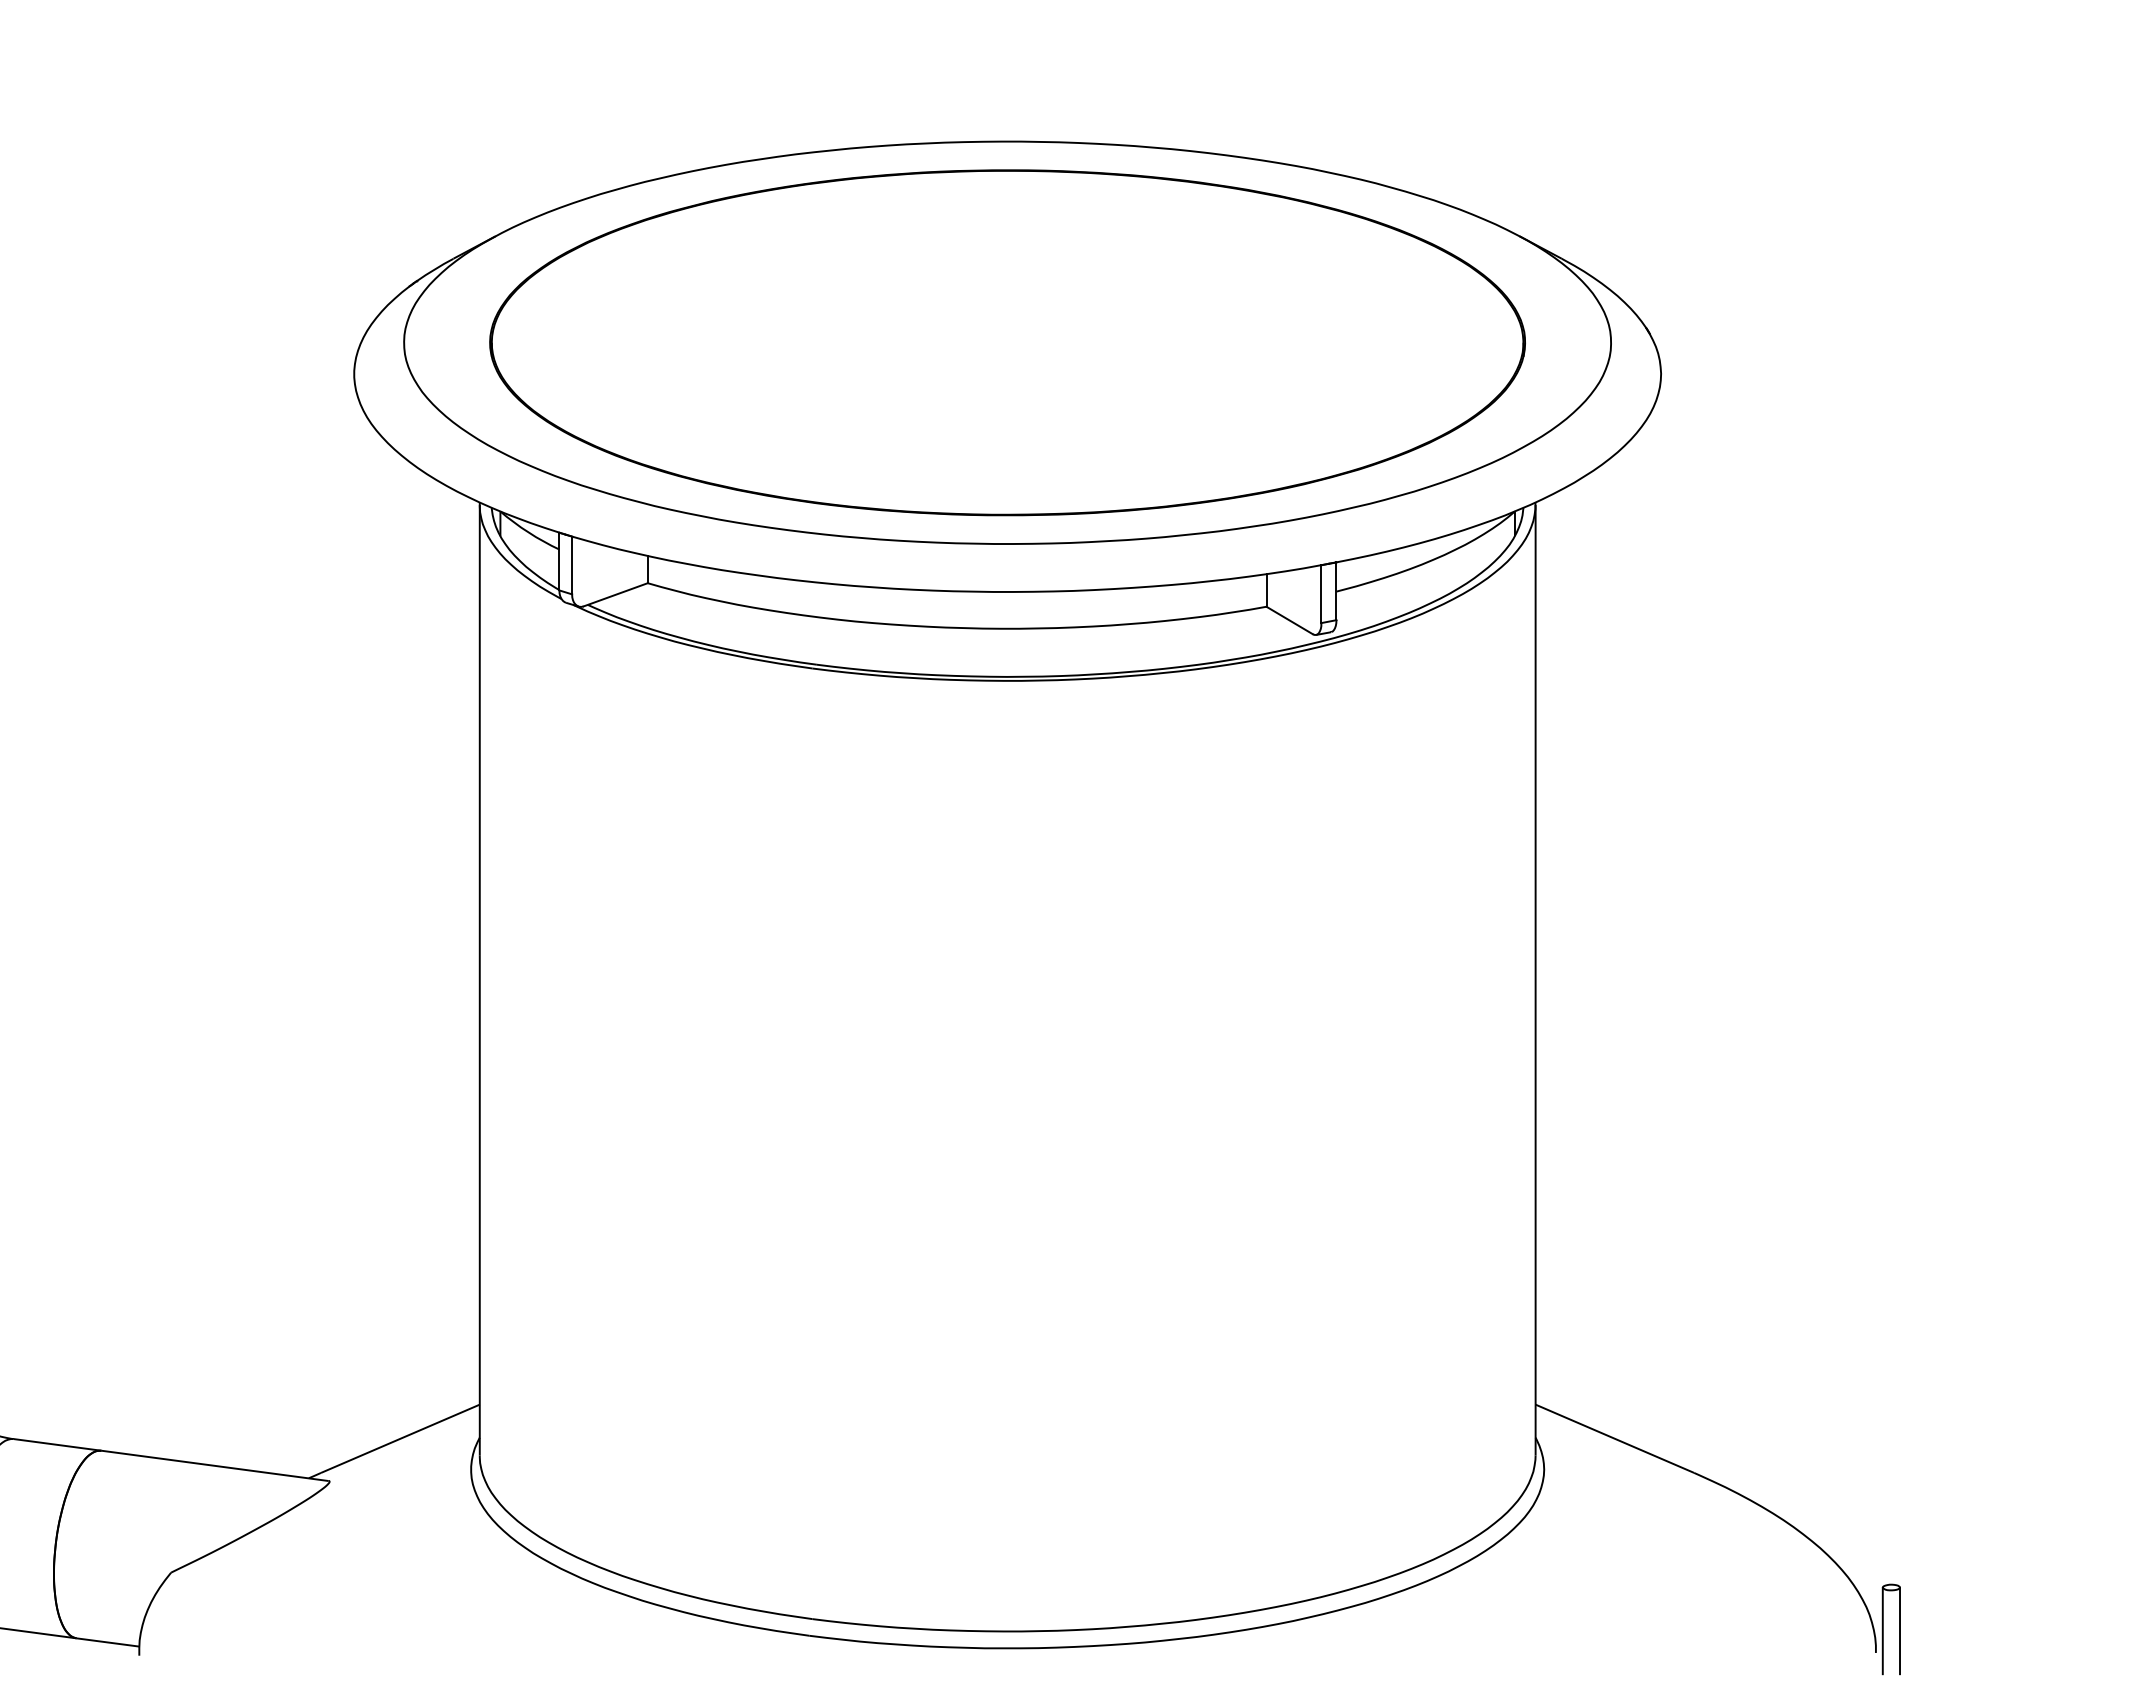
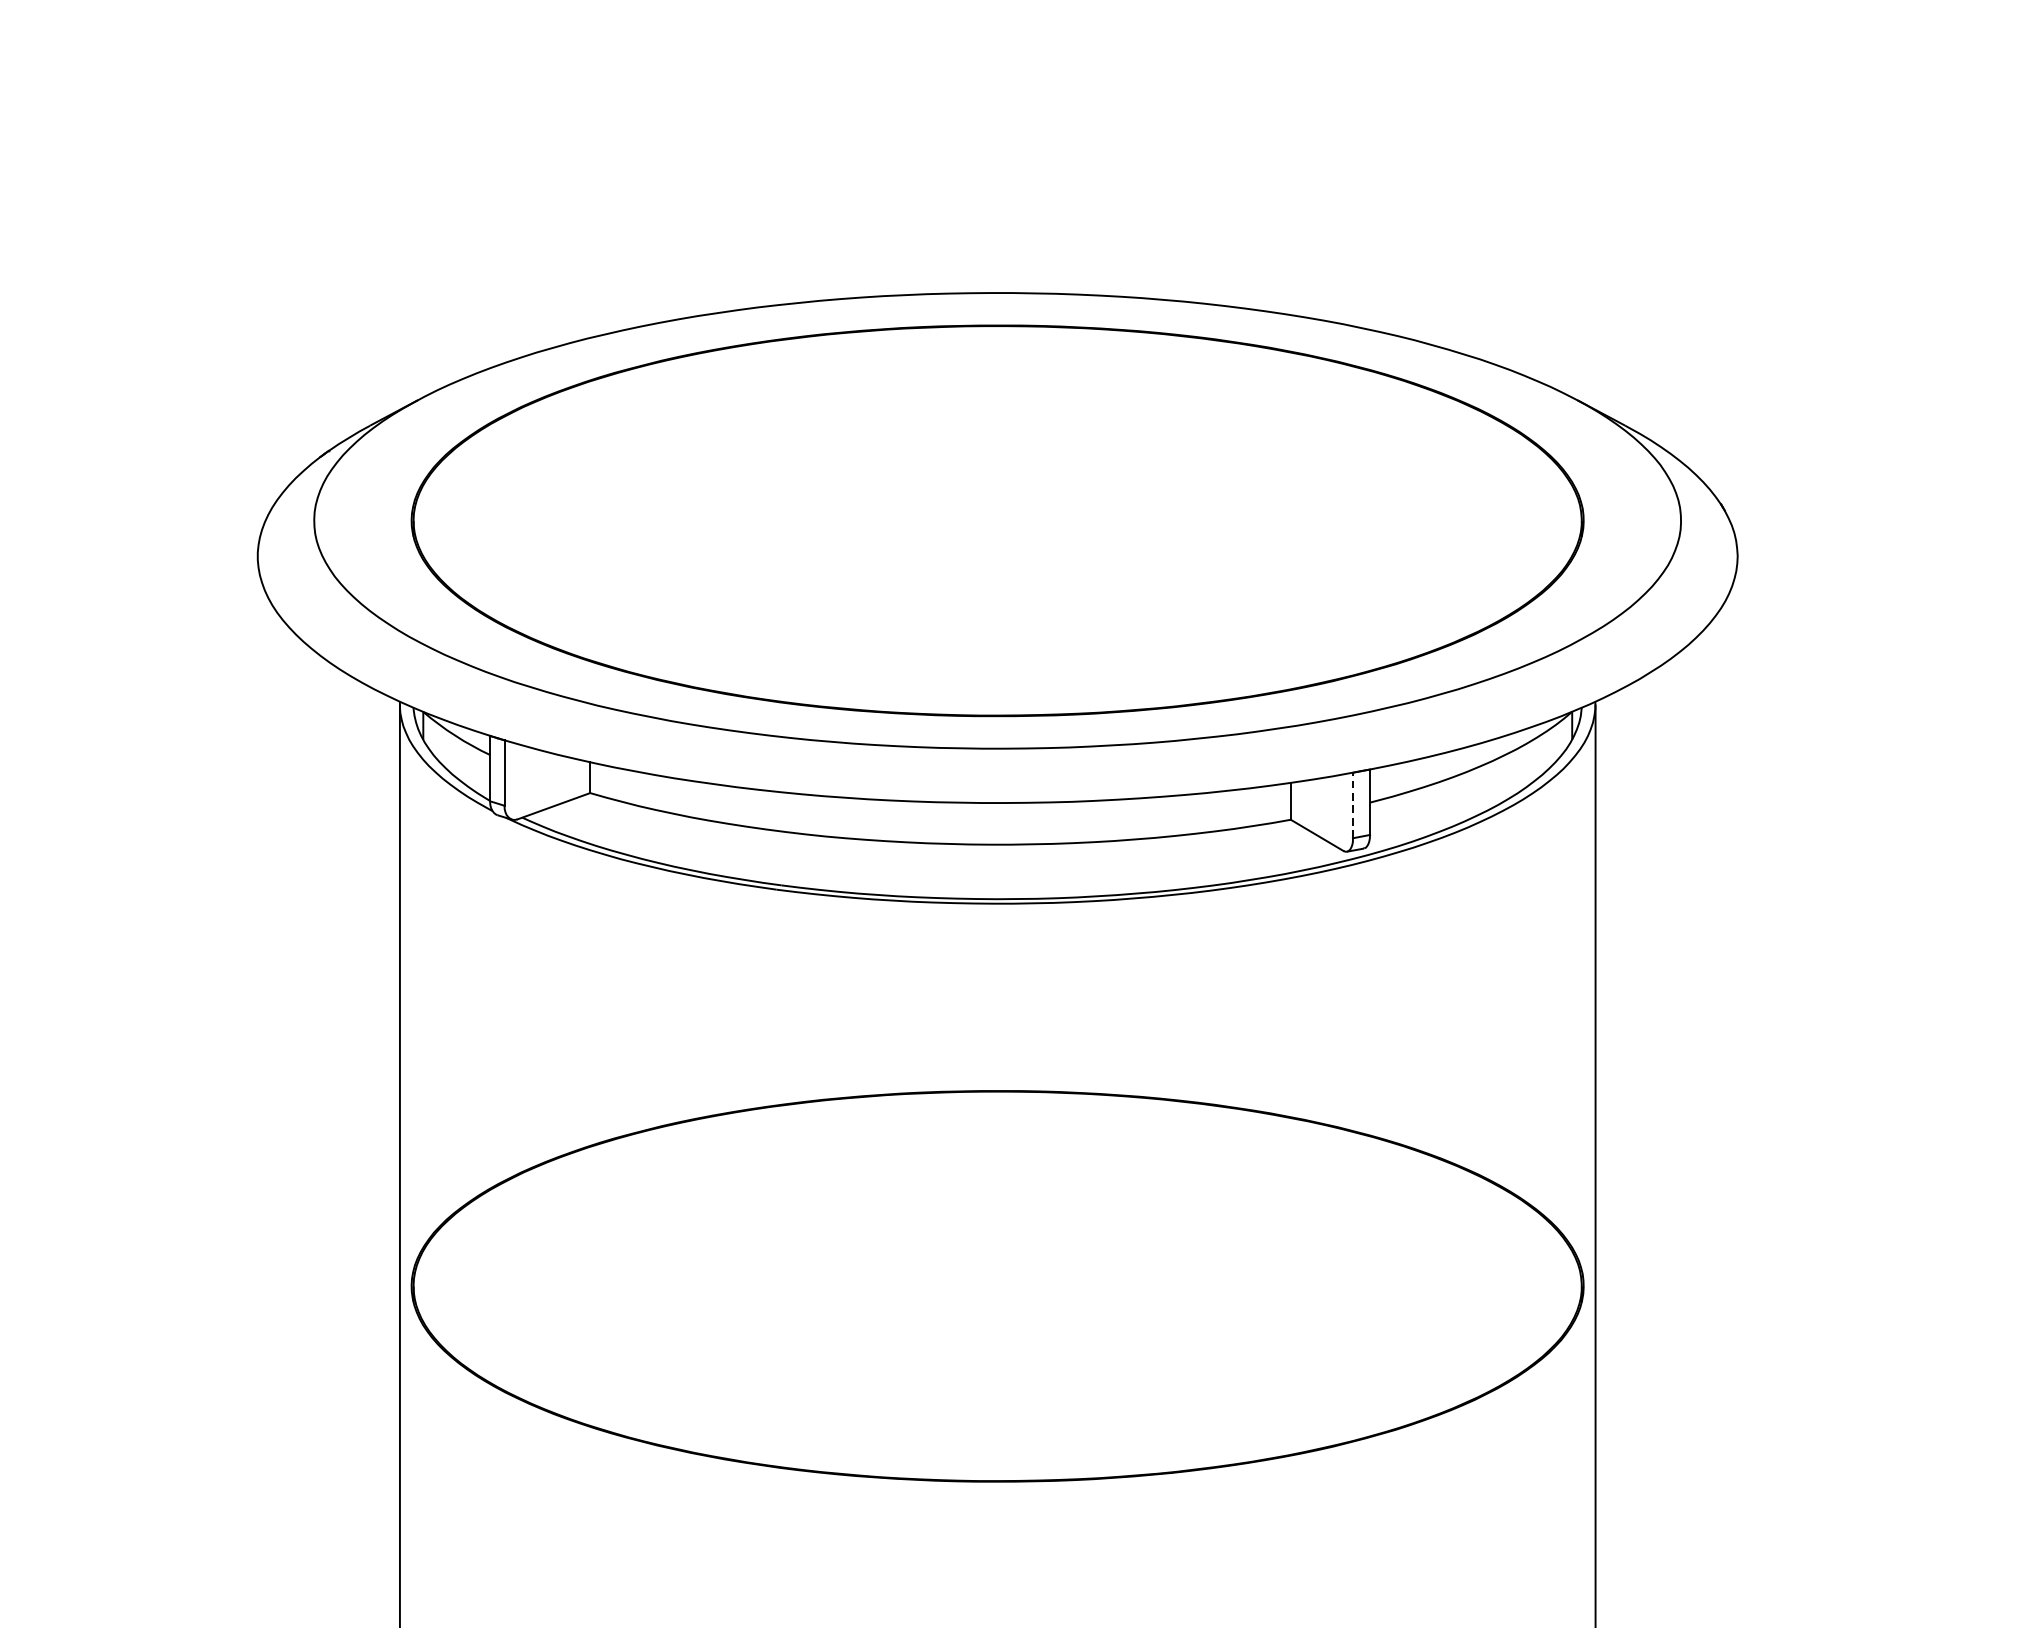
line: (1321, 594) -> (1353, 805), solid -> dashed
part: (1007, 1018) -> (997, 1286), added

